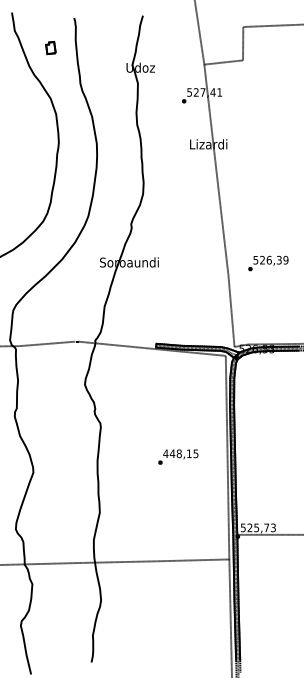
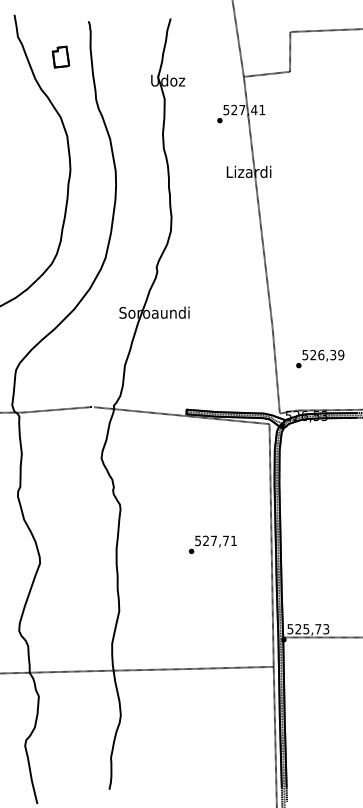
part: (50, 47) -> (60, 56), size x1.43
text: (268, 263) -> (320, 358), moved
text: (180, 453) -> (215, 540), 448,15 -> 527,71

